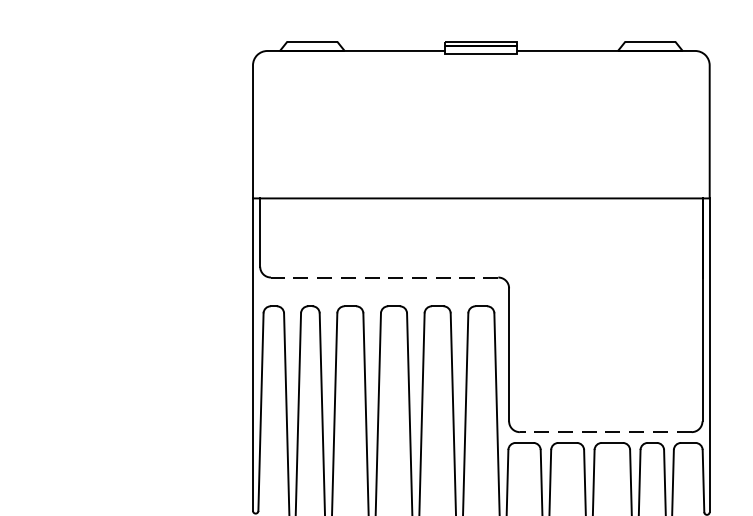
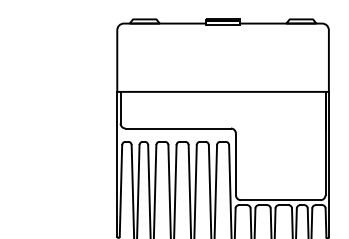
line: (385, 277) -> (178, 128), dashed -> solid
line: (605, 432) -> (280, 200), dashed -> solid

